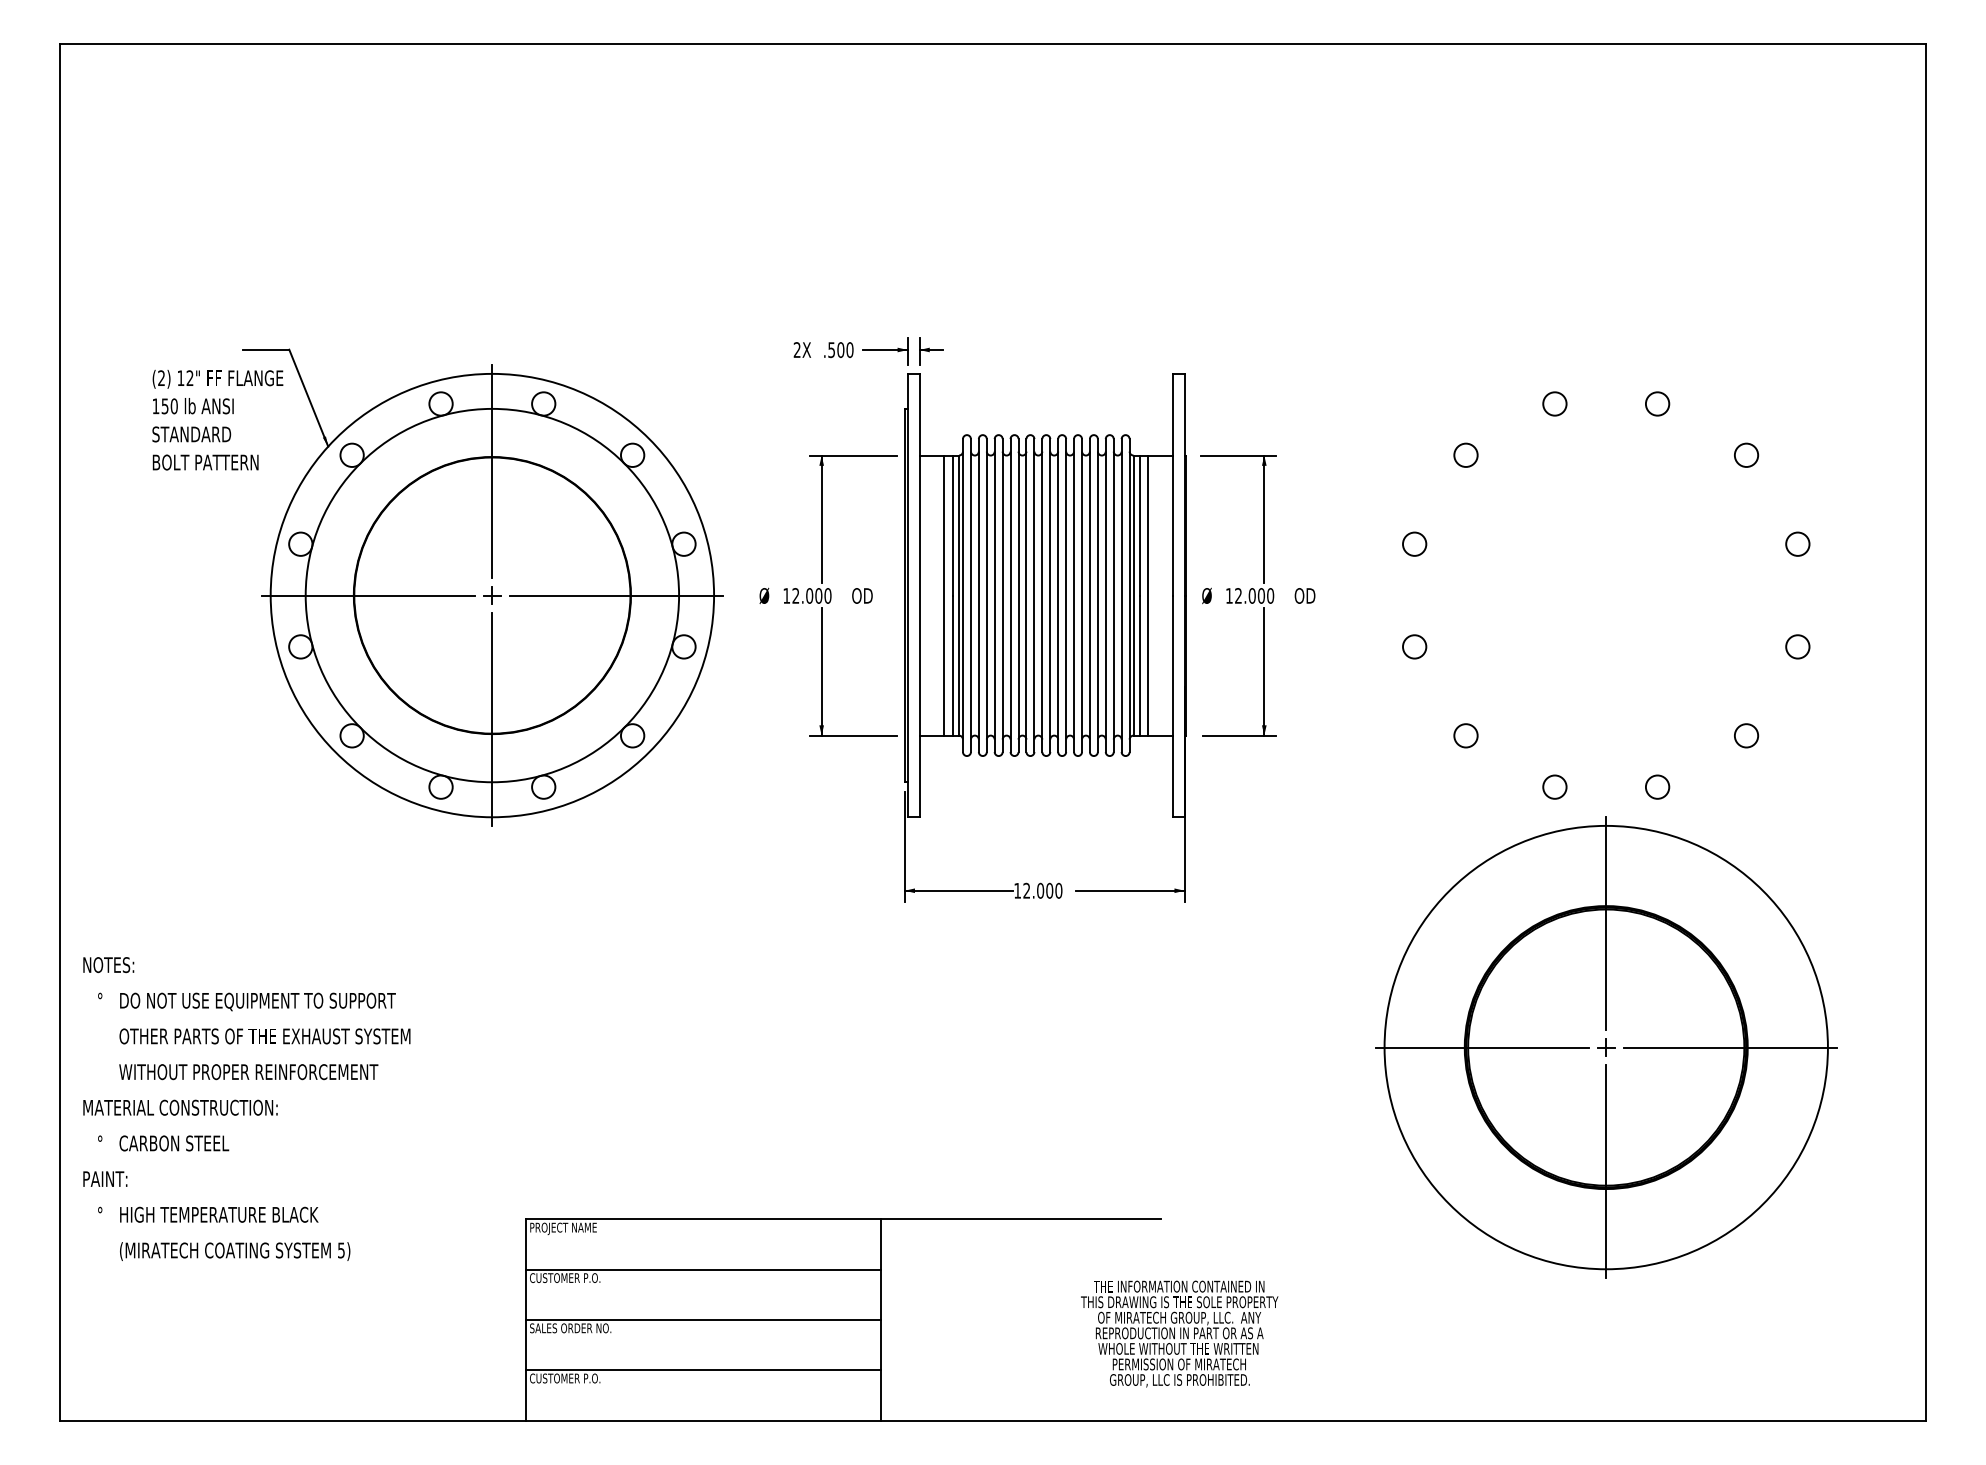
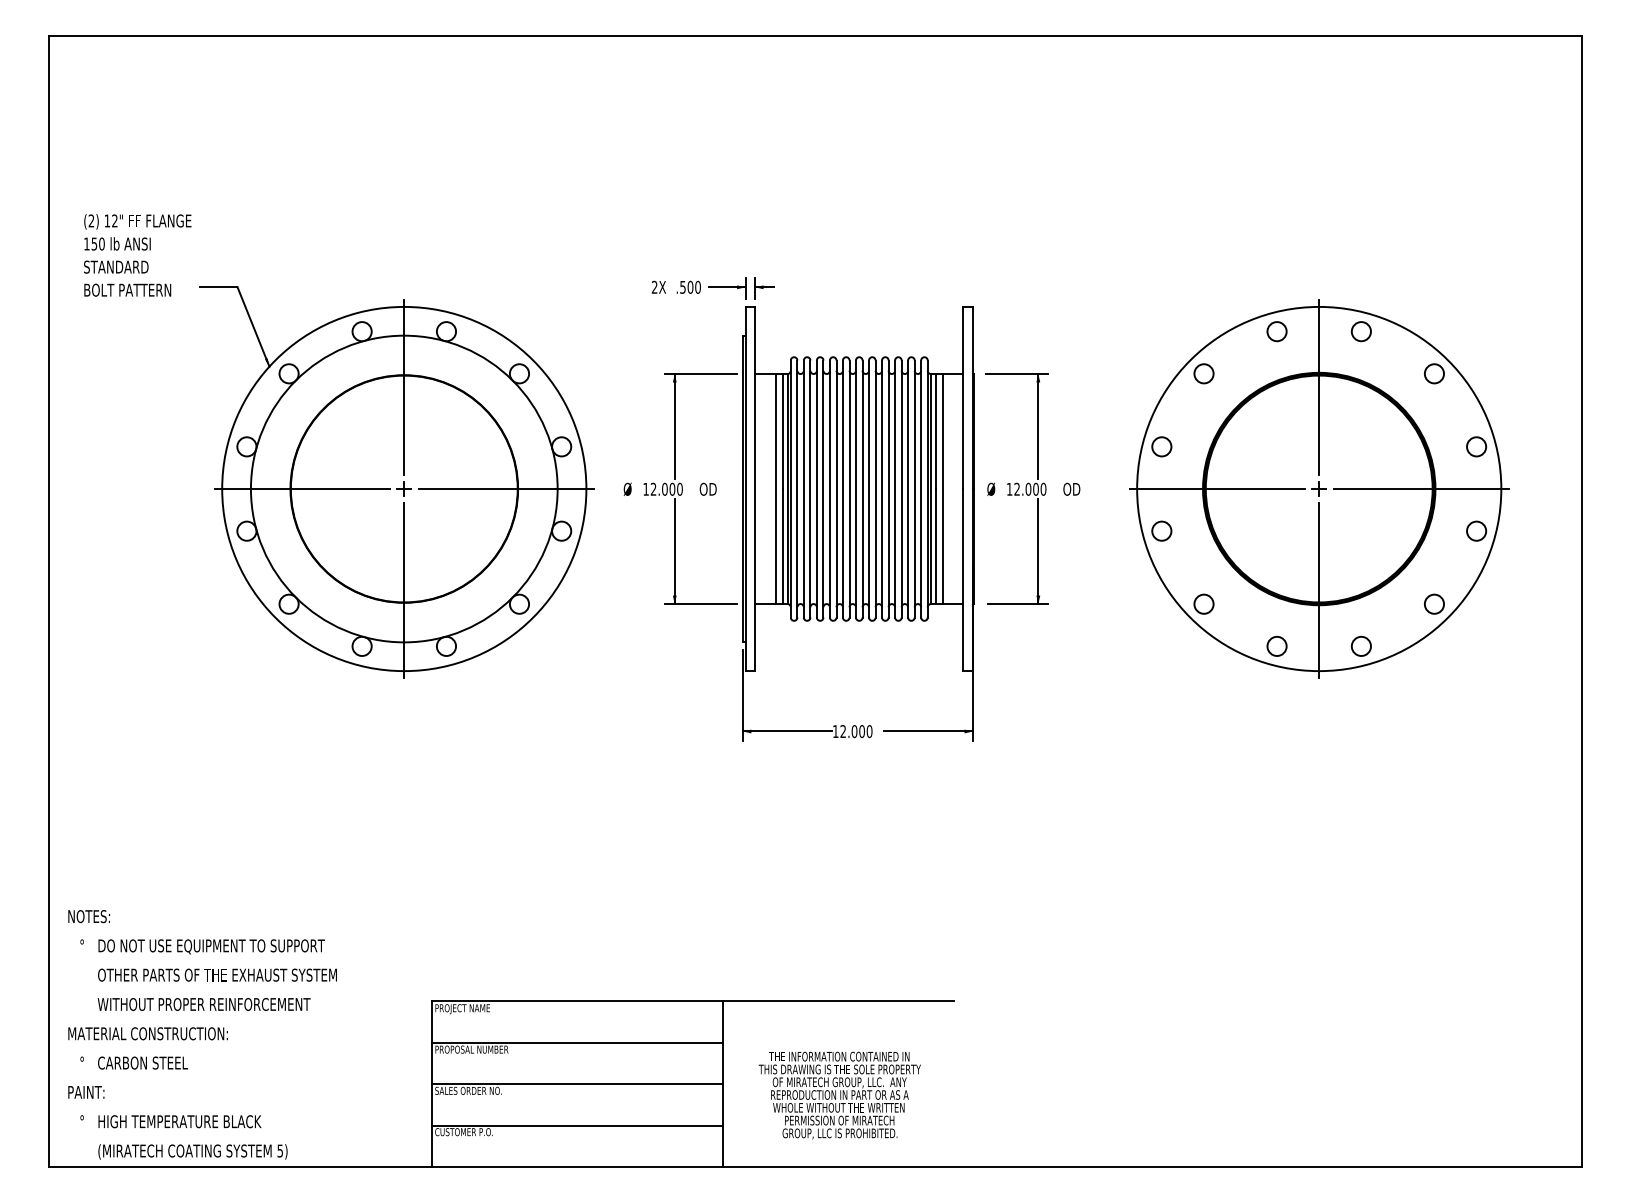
text: (217, 419) -> (137, 254), moved
part: (1606, 1047) -> (1319, 488), moved
text: (246, 1108) -> (202, 1034), moved
text: (574, 1278) -> (471, 1049), CUSTOMER P.O. -> PROPOSAL NUMBER
text: (1179, 1333) -> (839, 1095), moved

